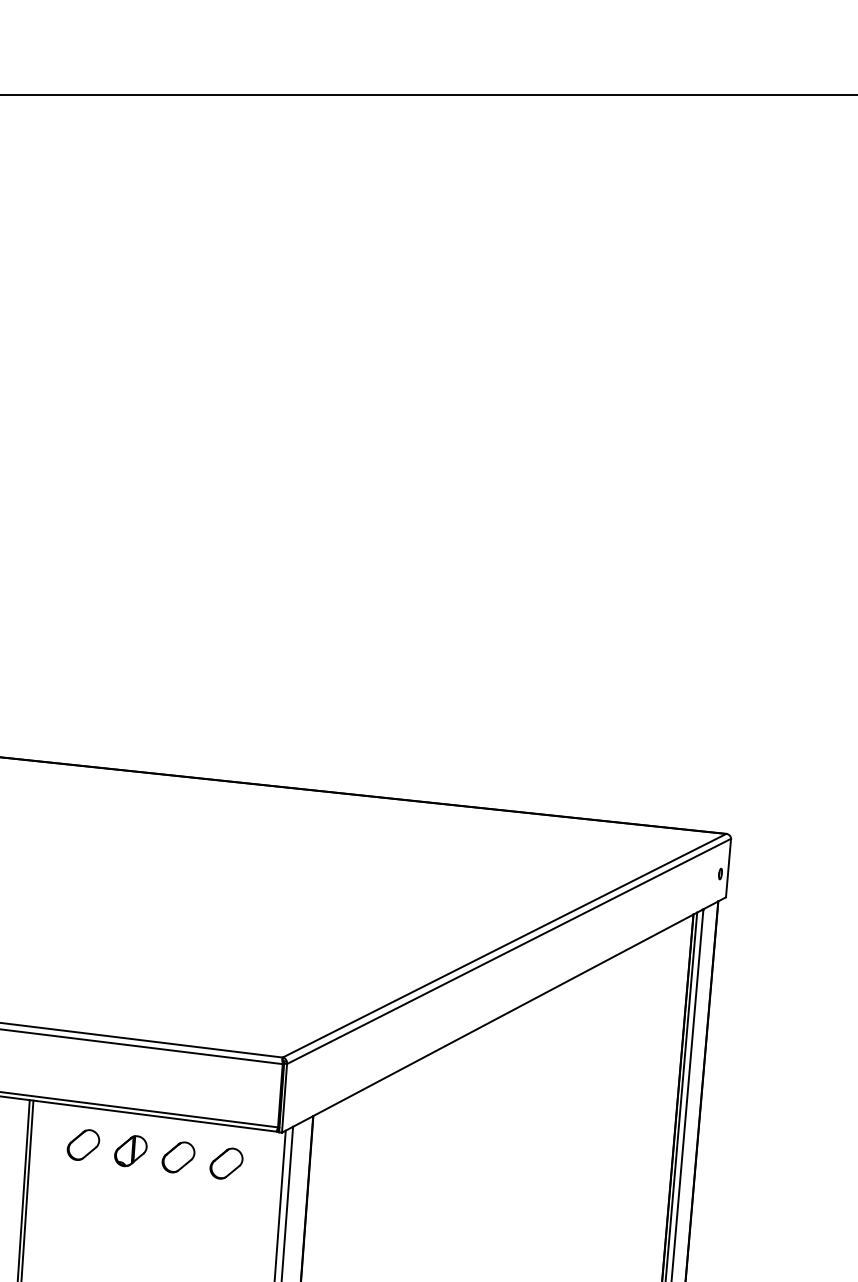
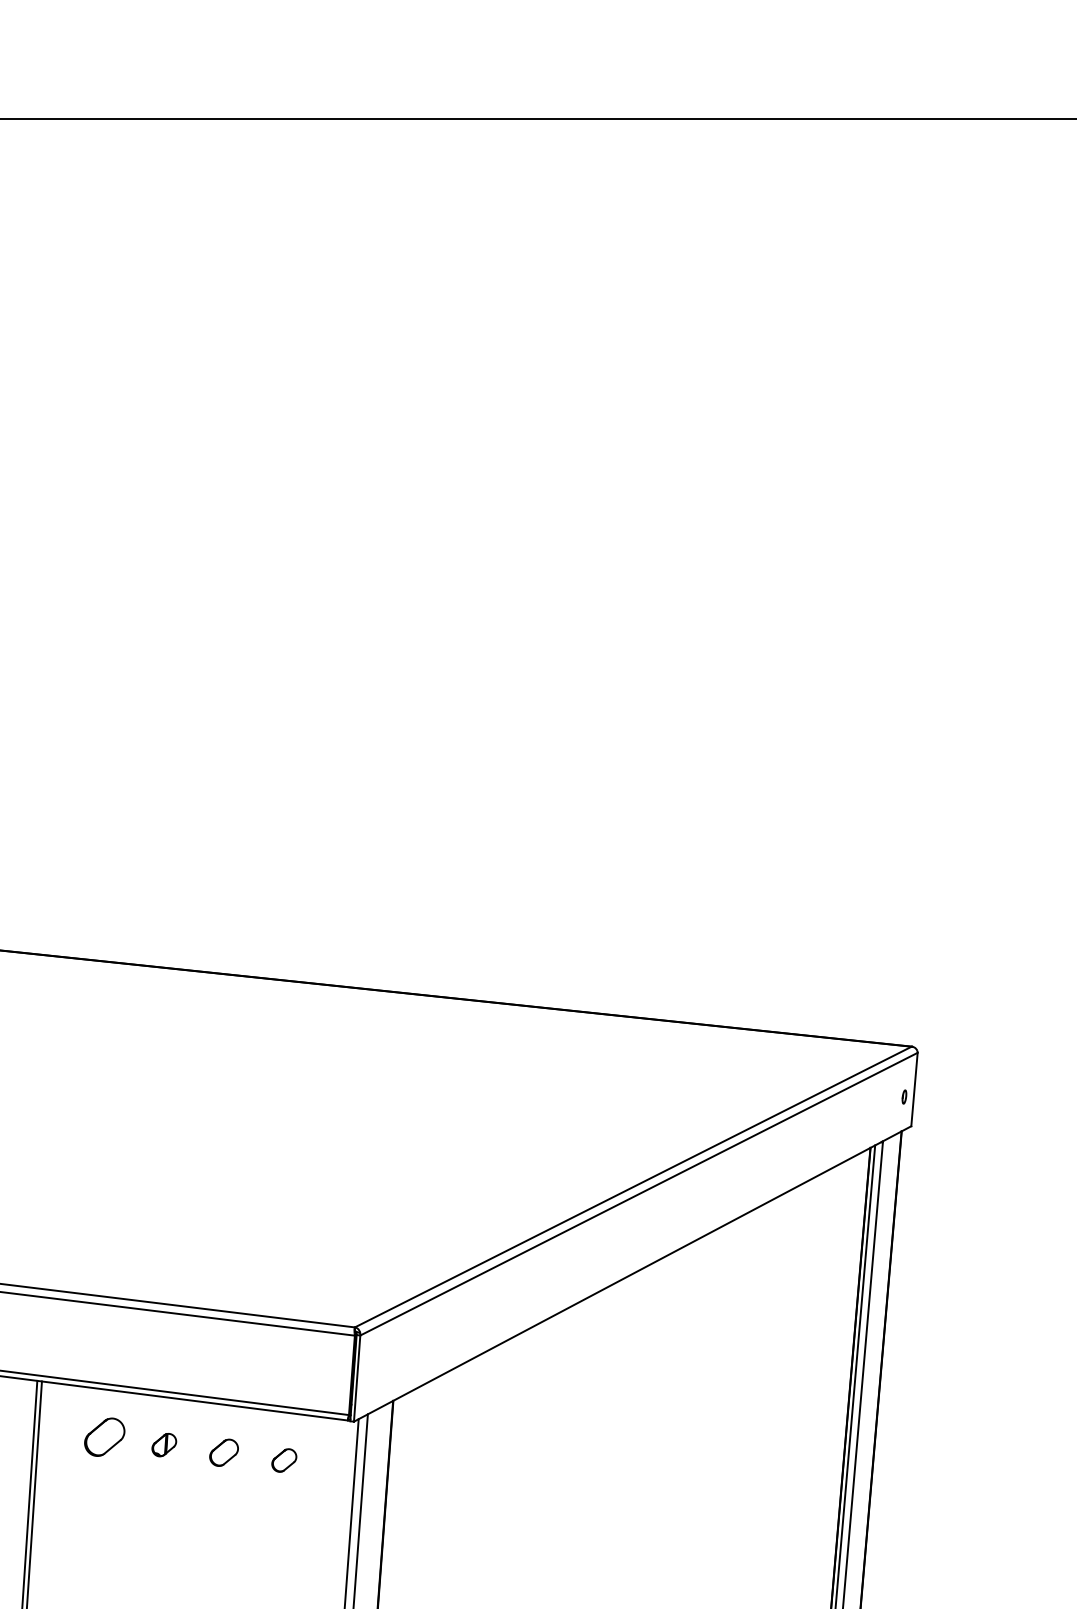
part: (130, 1151) -> (163, 1445), size x0.6
part: (178, 1157) -> (224, 1452), size x0.7
part: (226, 1163) -> (284, 1460), size x0.6

